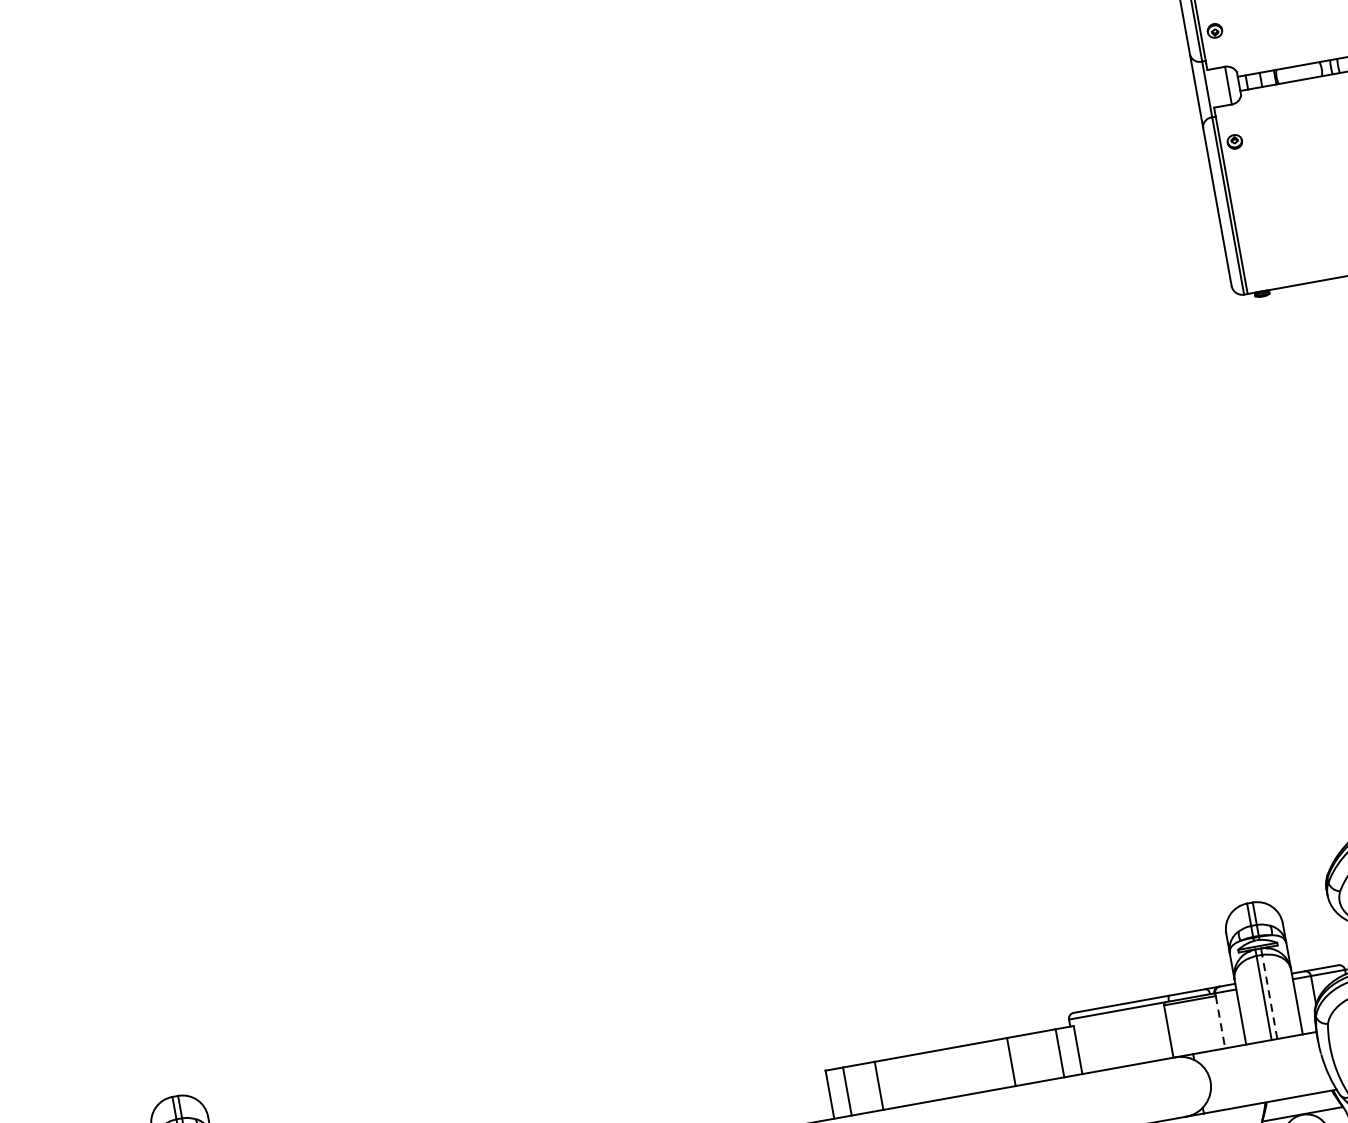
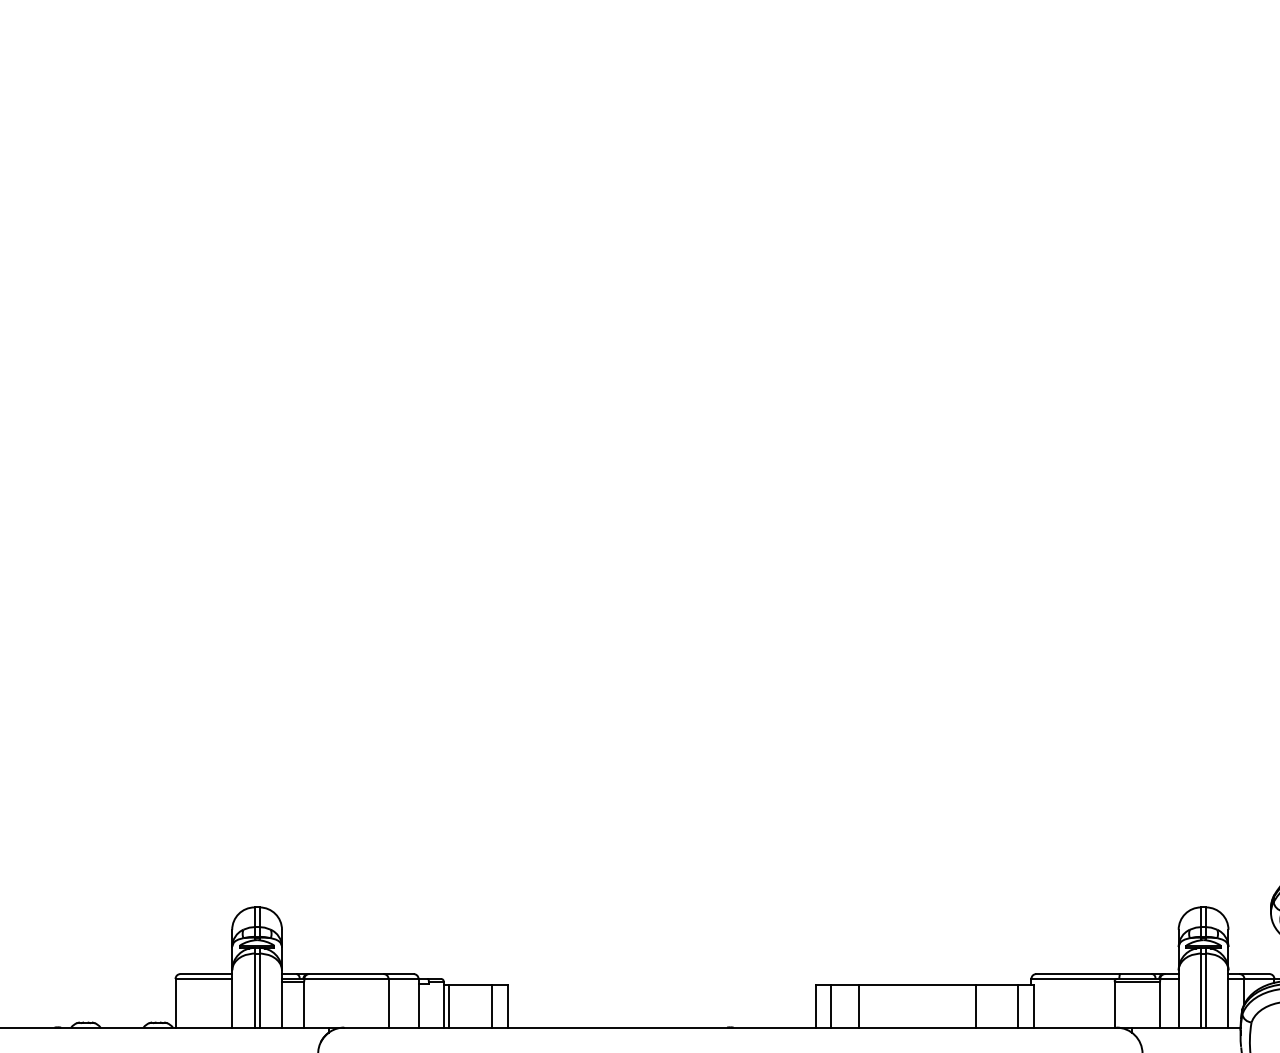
line: (1270, 996) -> (1206, 990), dashed -> solid
line: (1221, 1023) -> (1160, 1005), dashed -> solid

